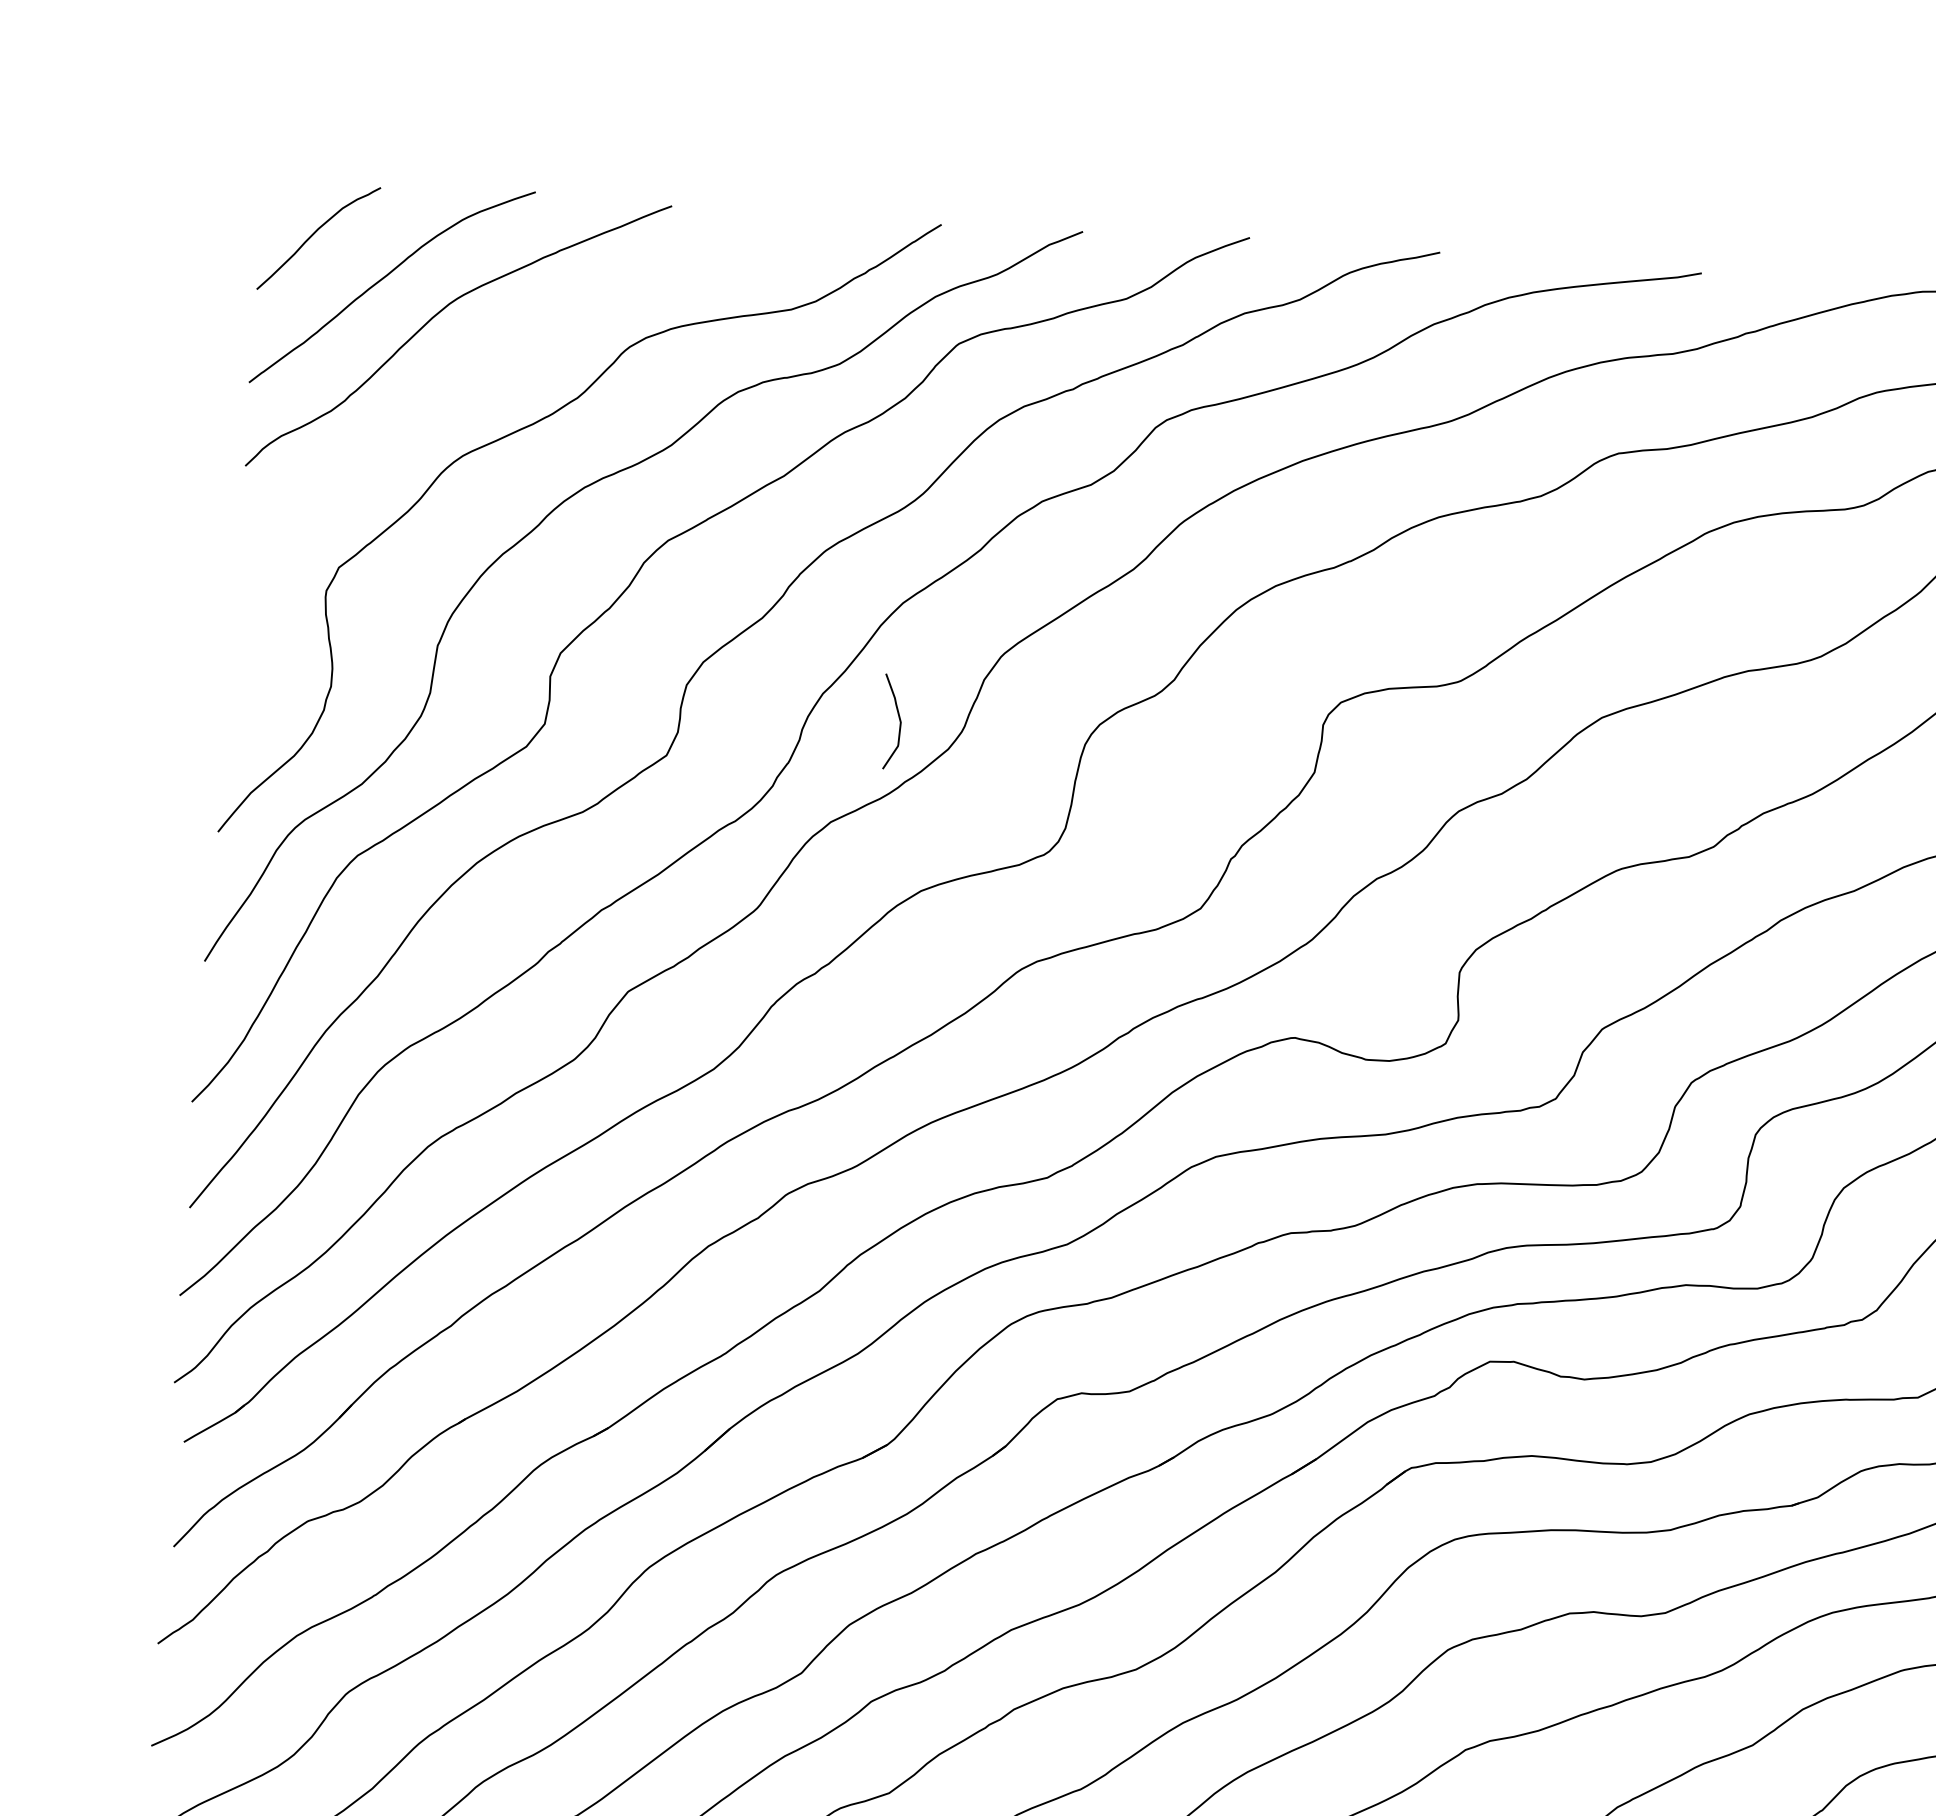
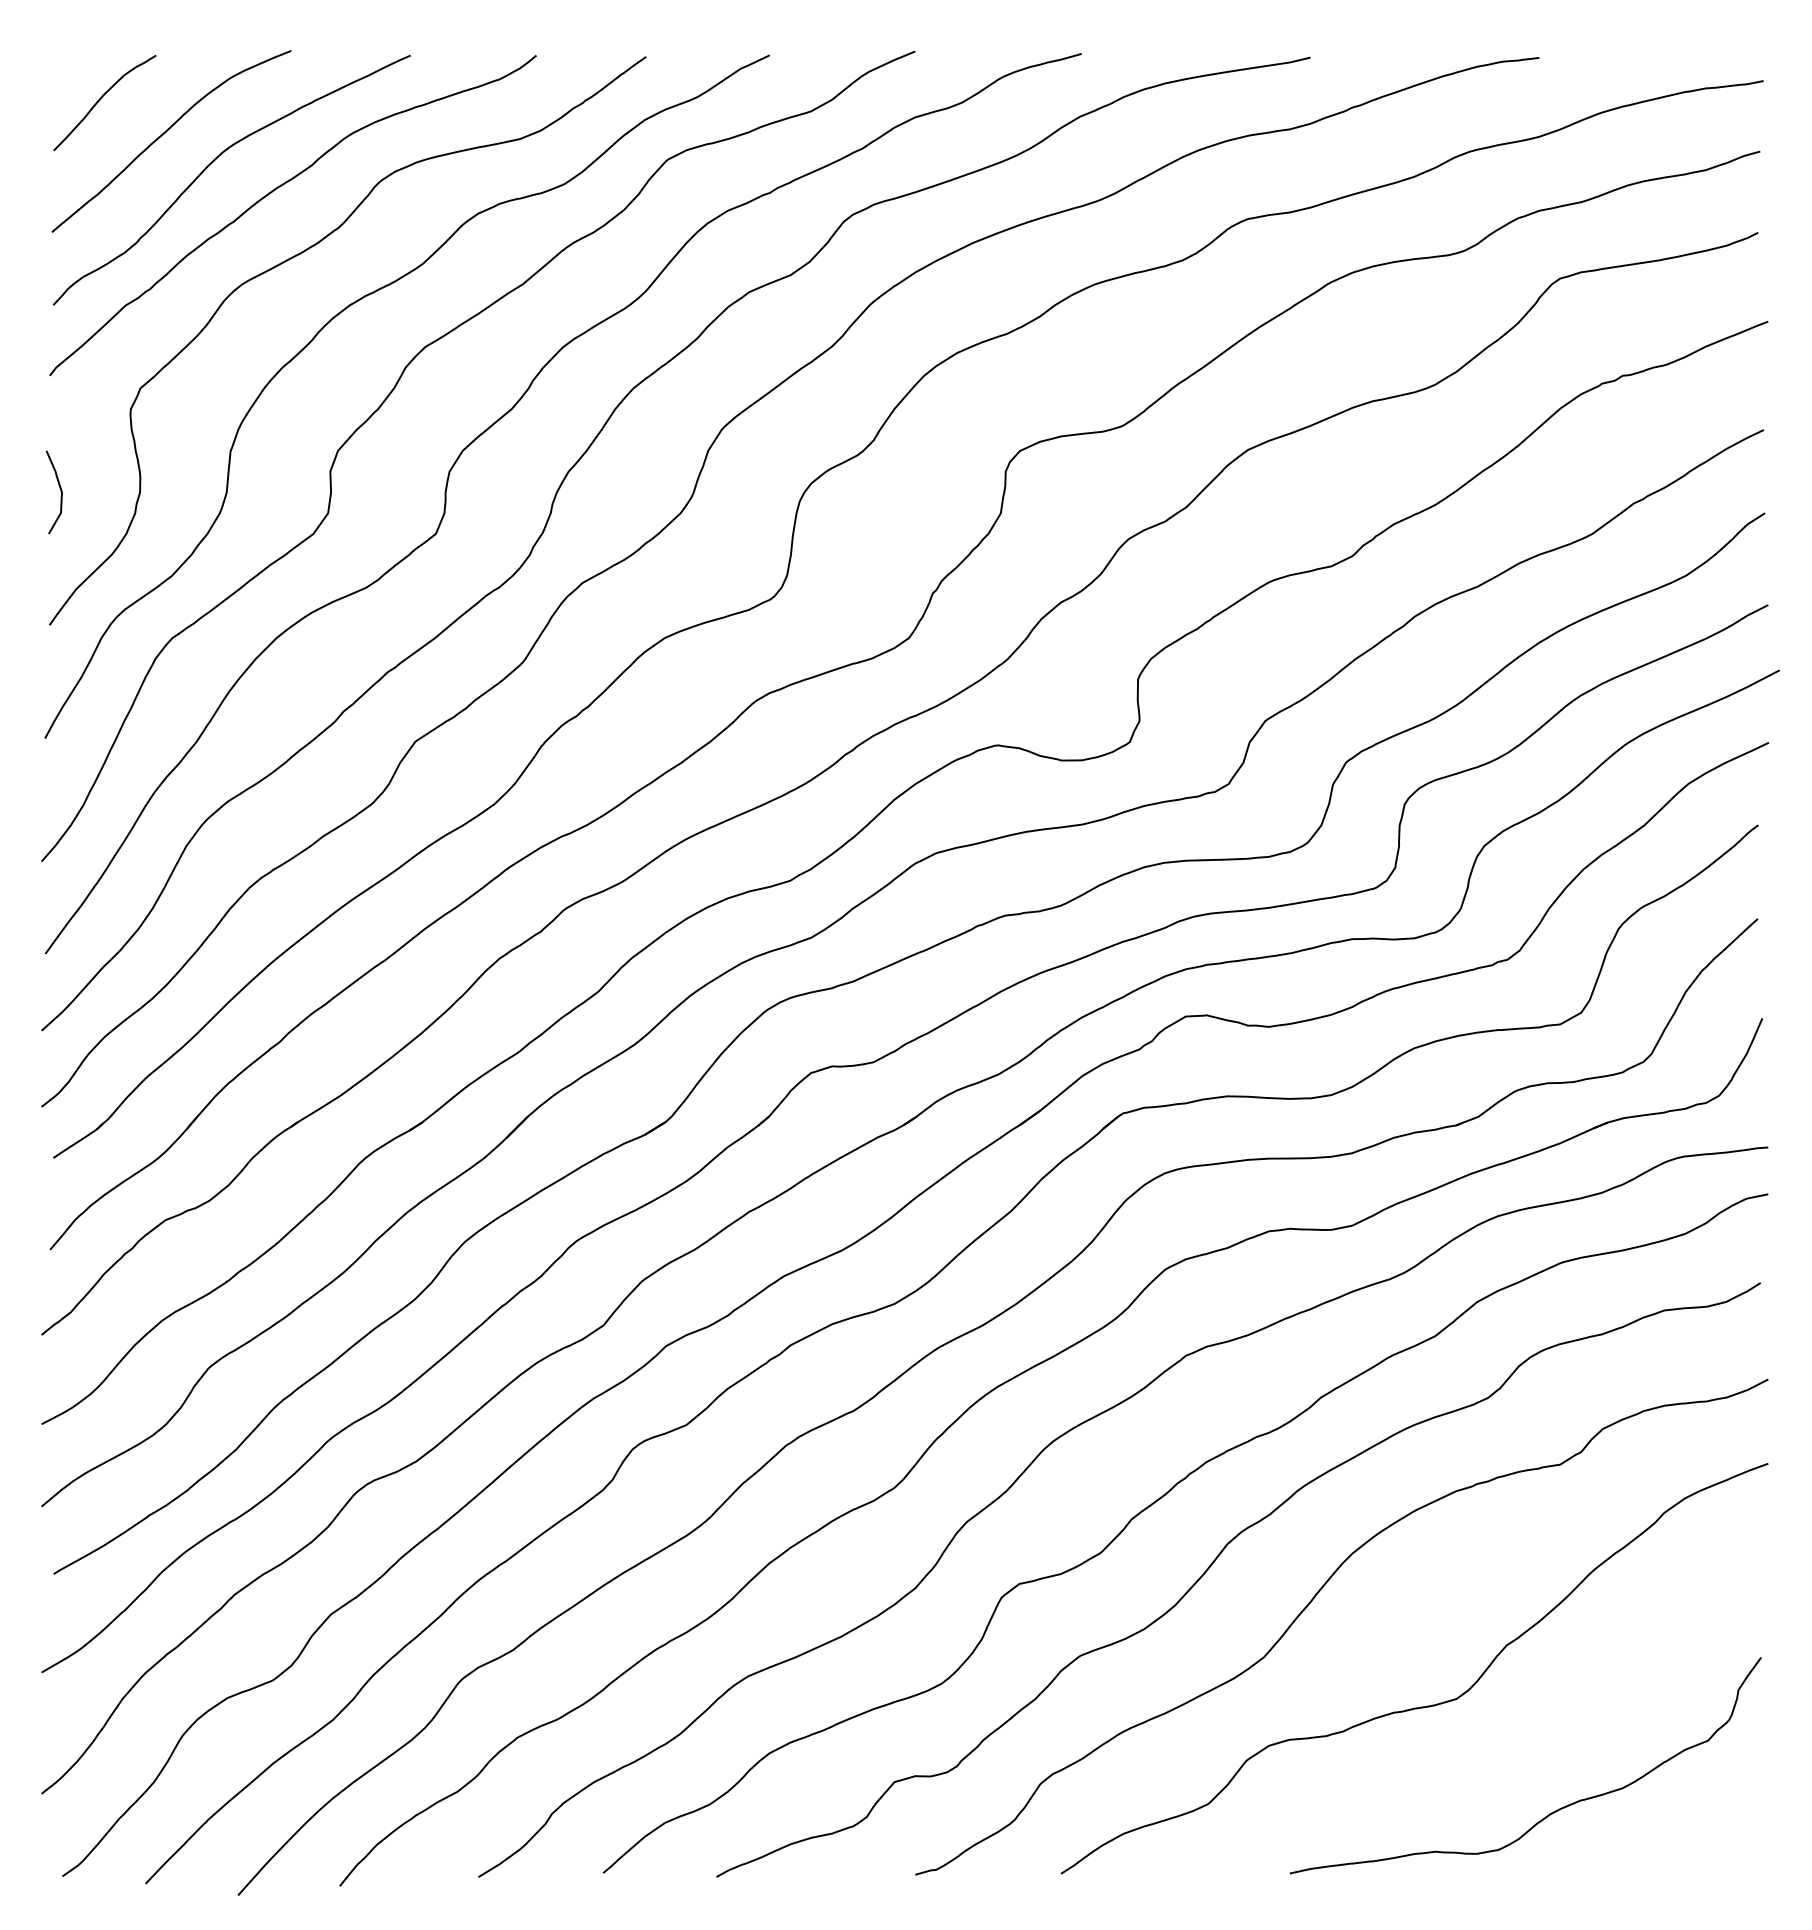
curve: (506, 351) -> (274, 191), added
curve: (899, 721) -> (60, 491), moved

